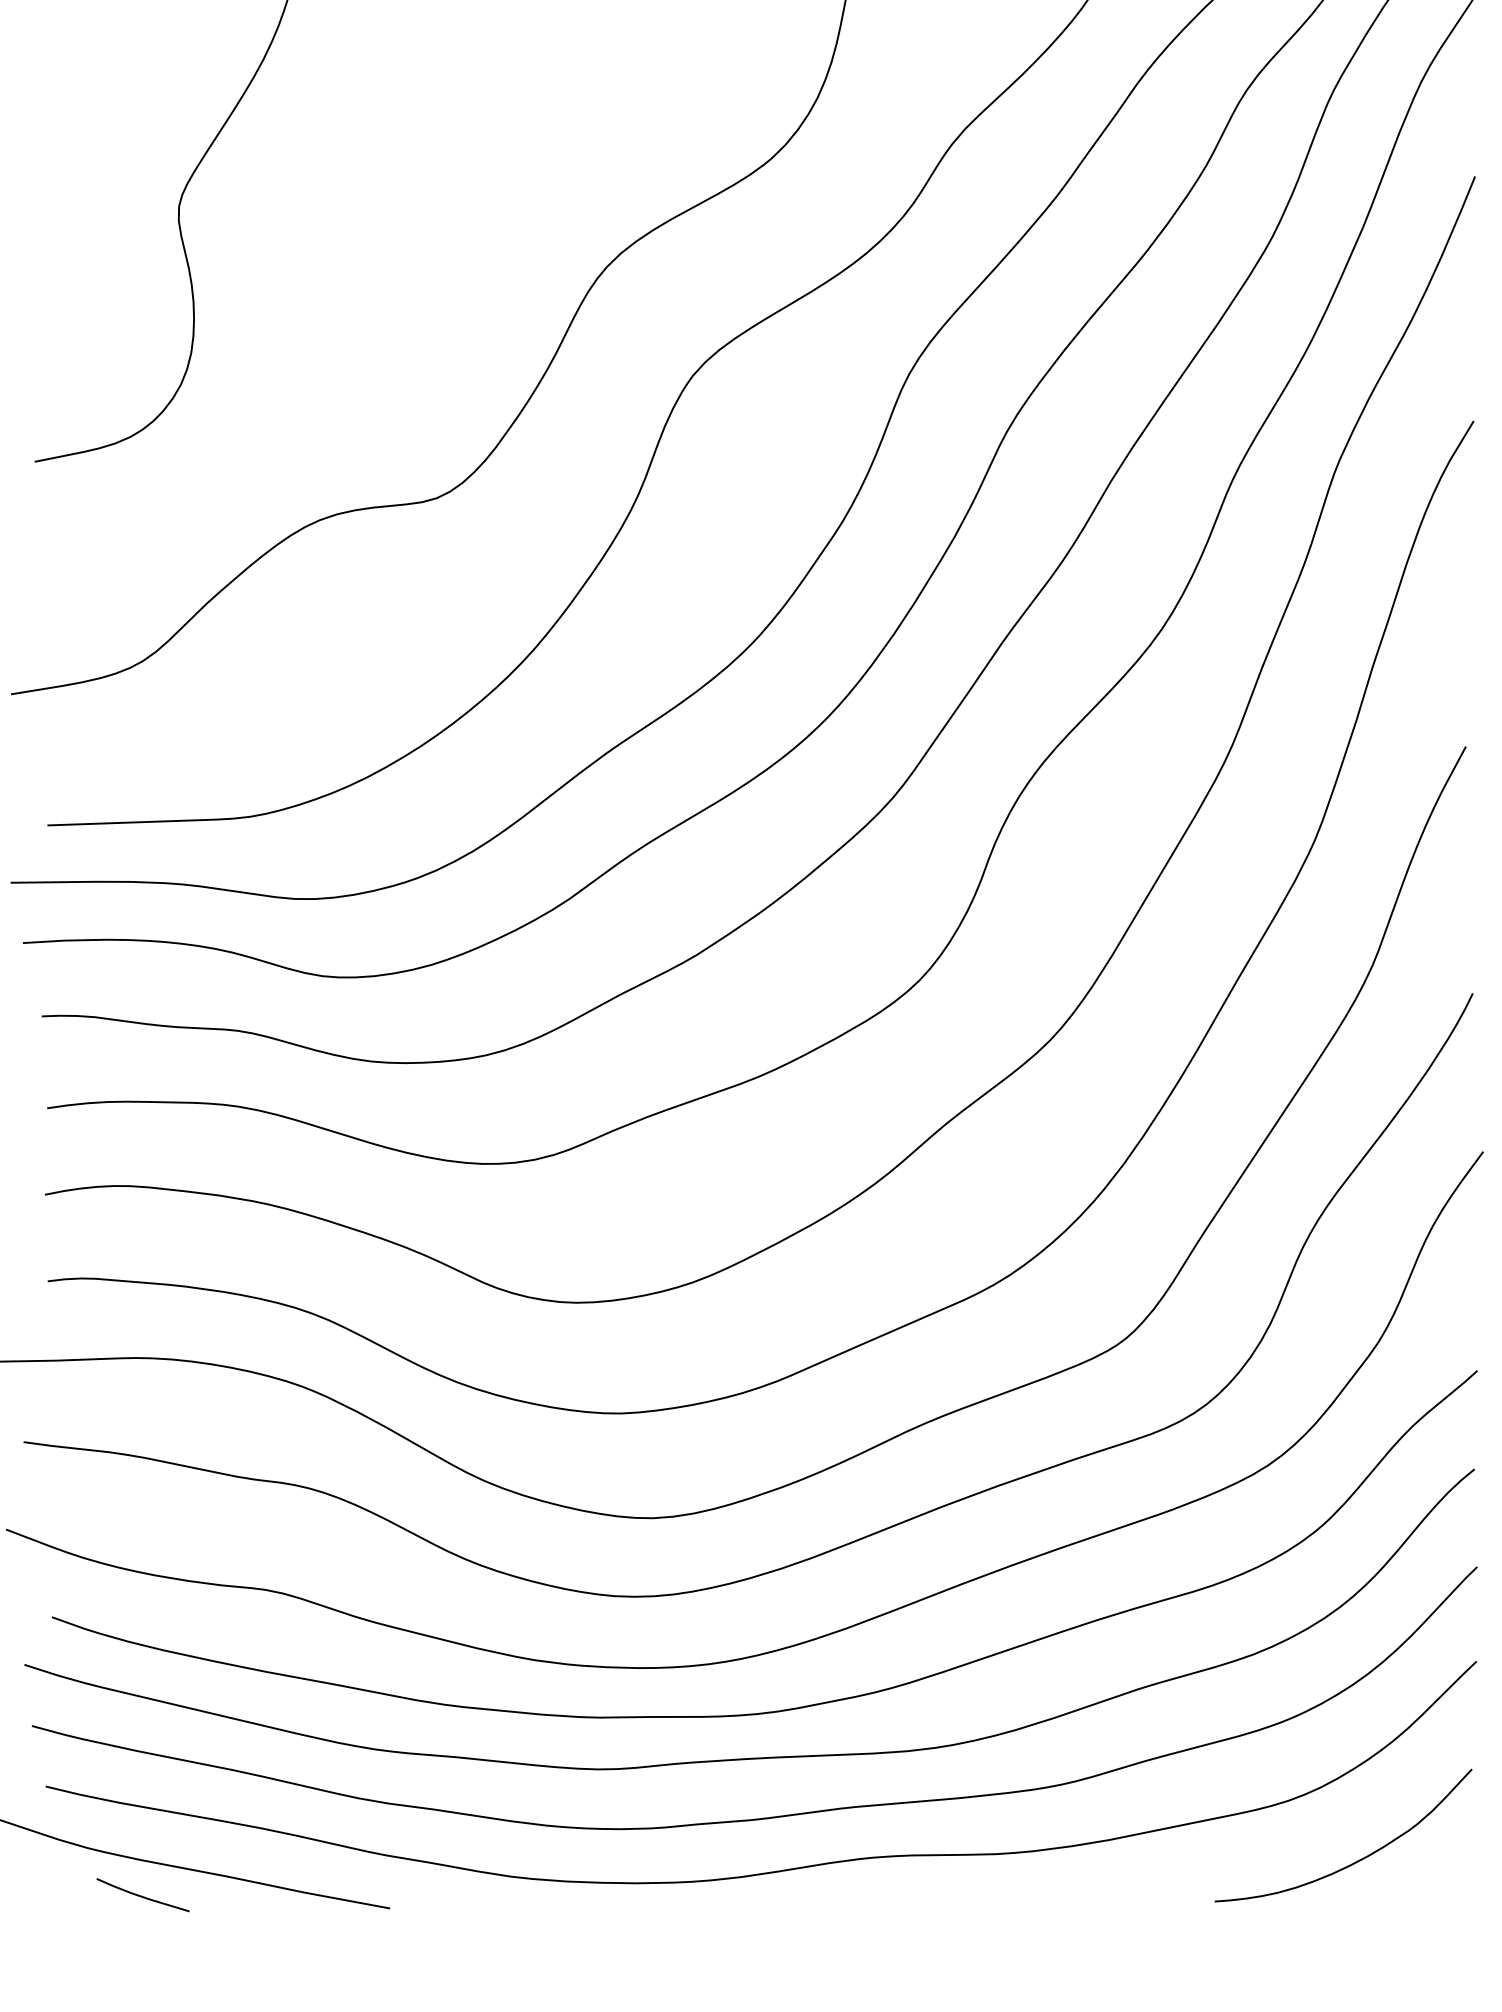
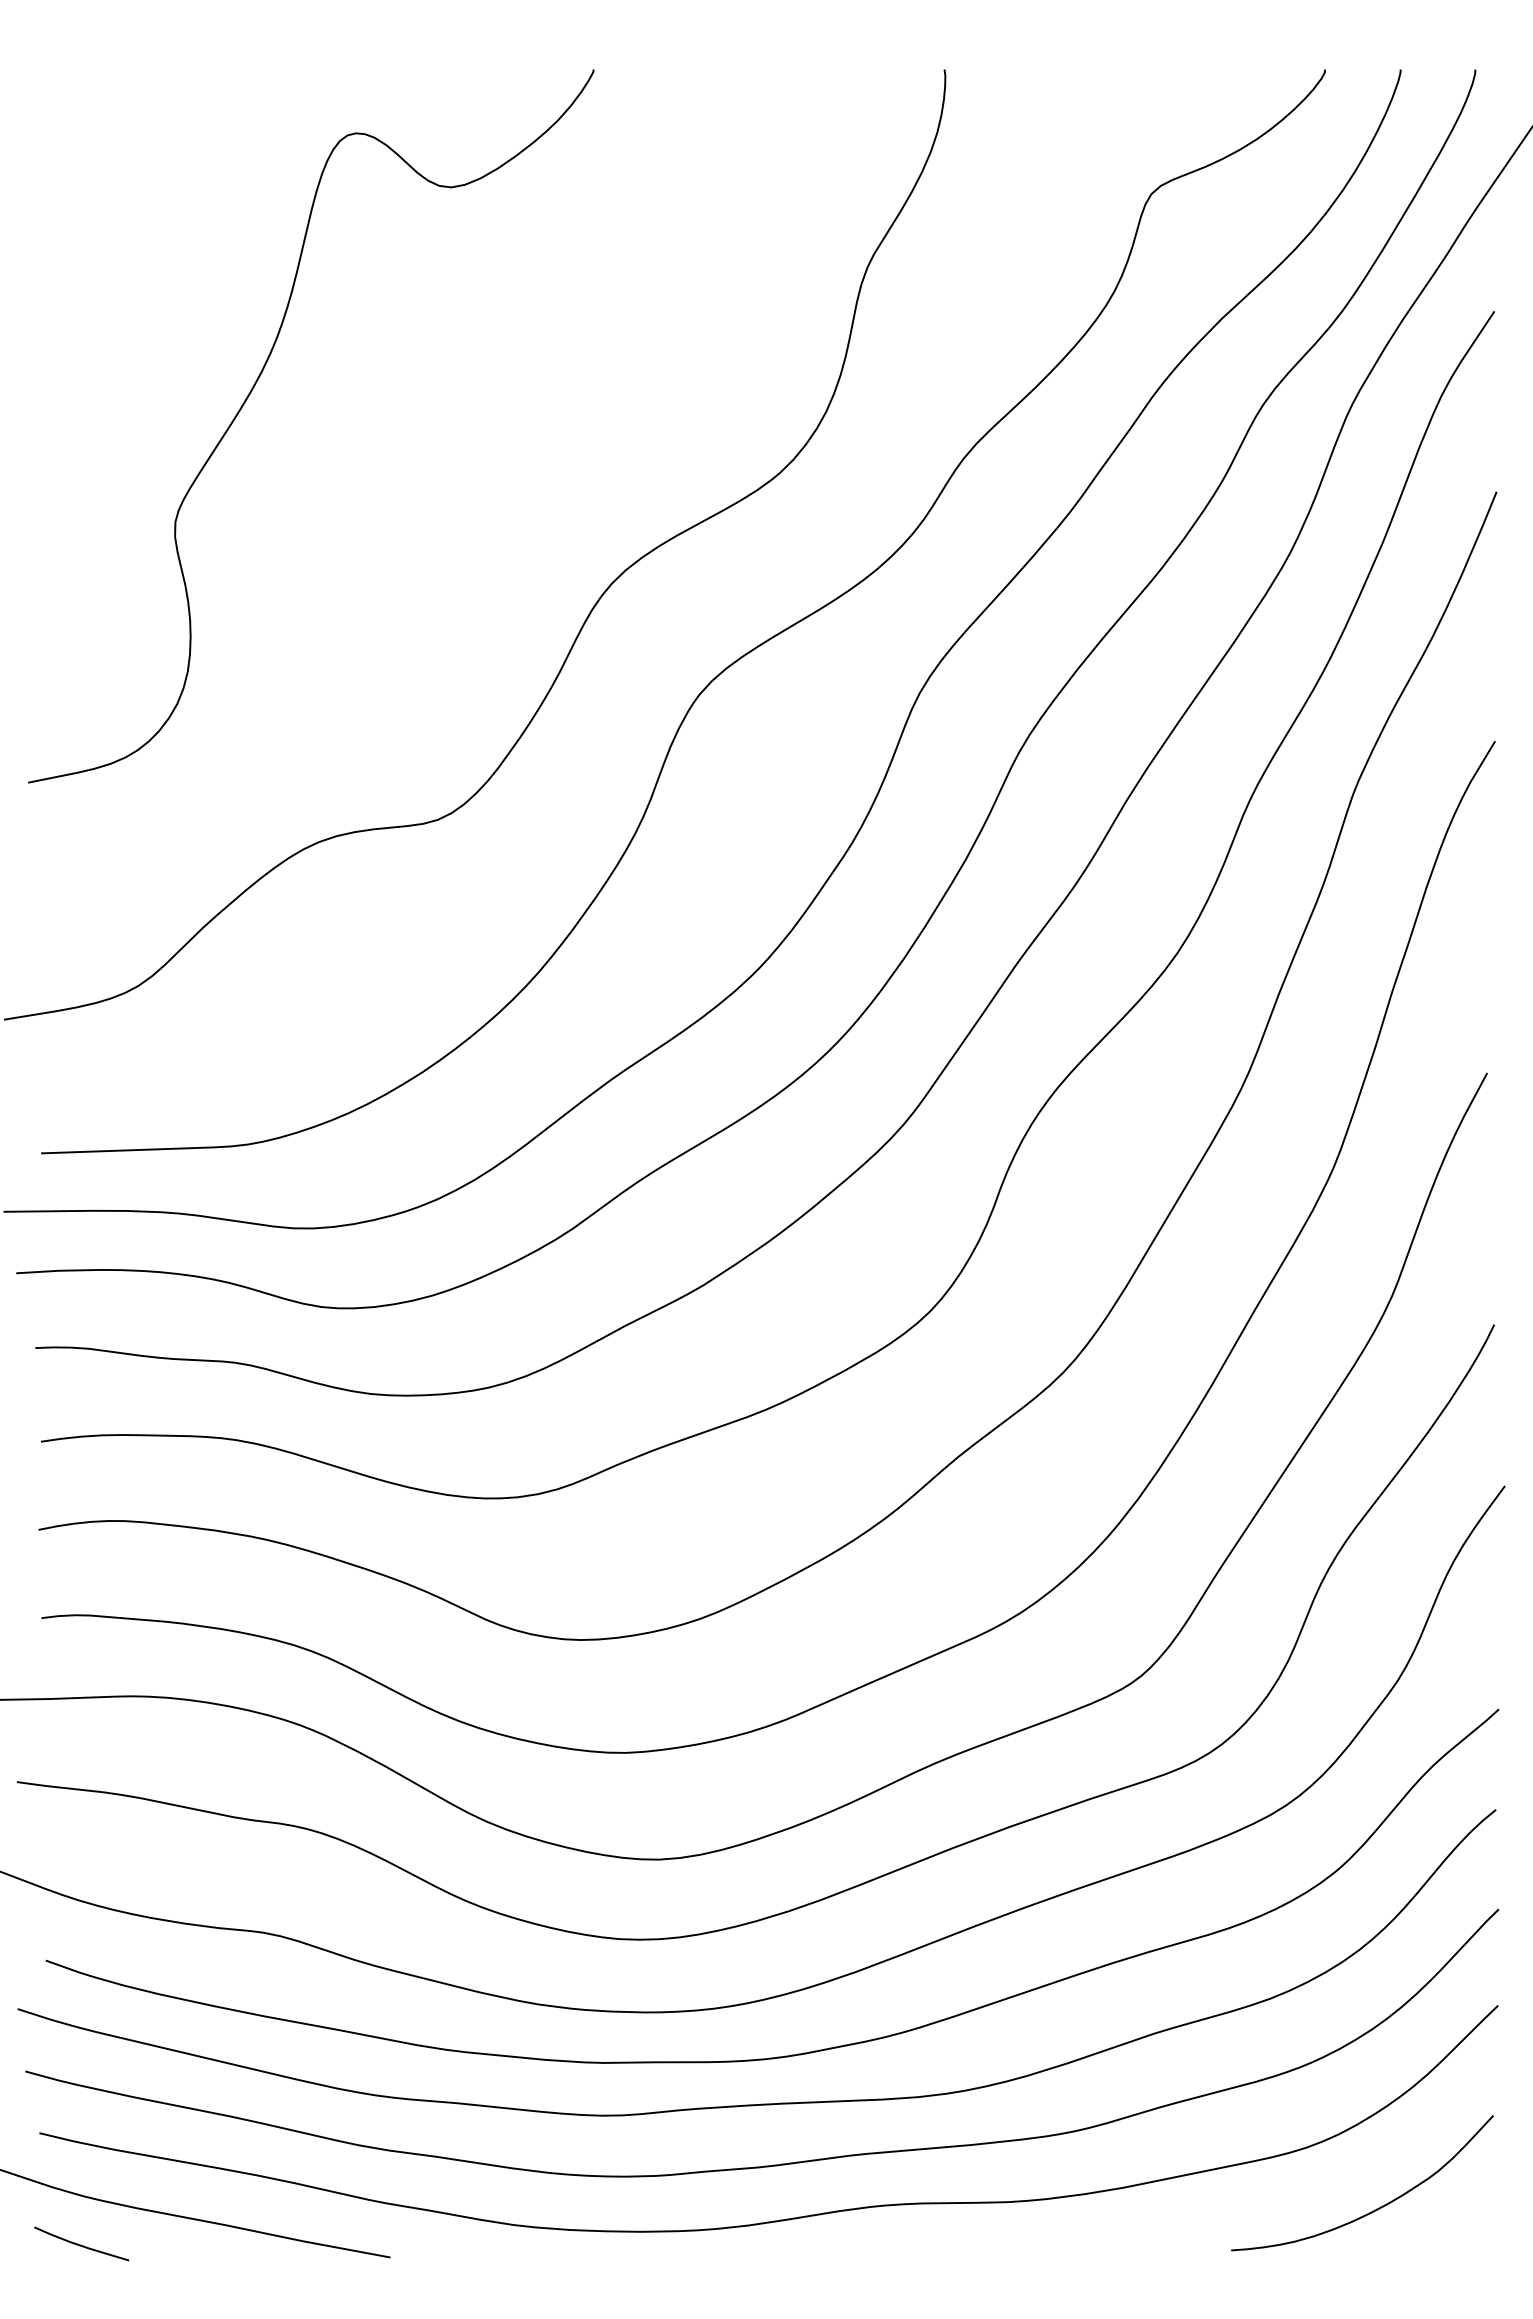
line: (141, 1895) -> (80, 2244), moved

